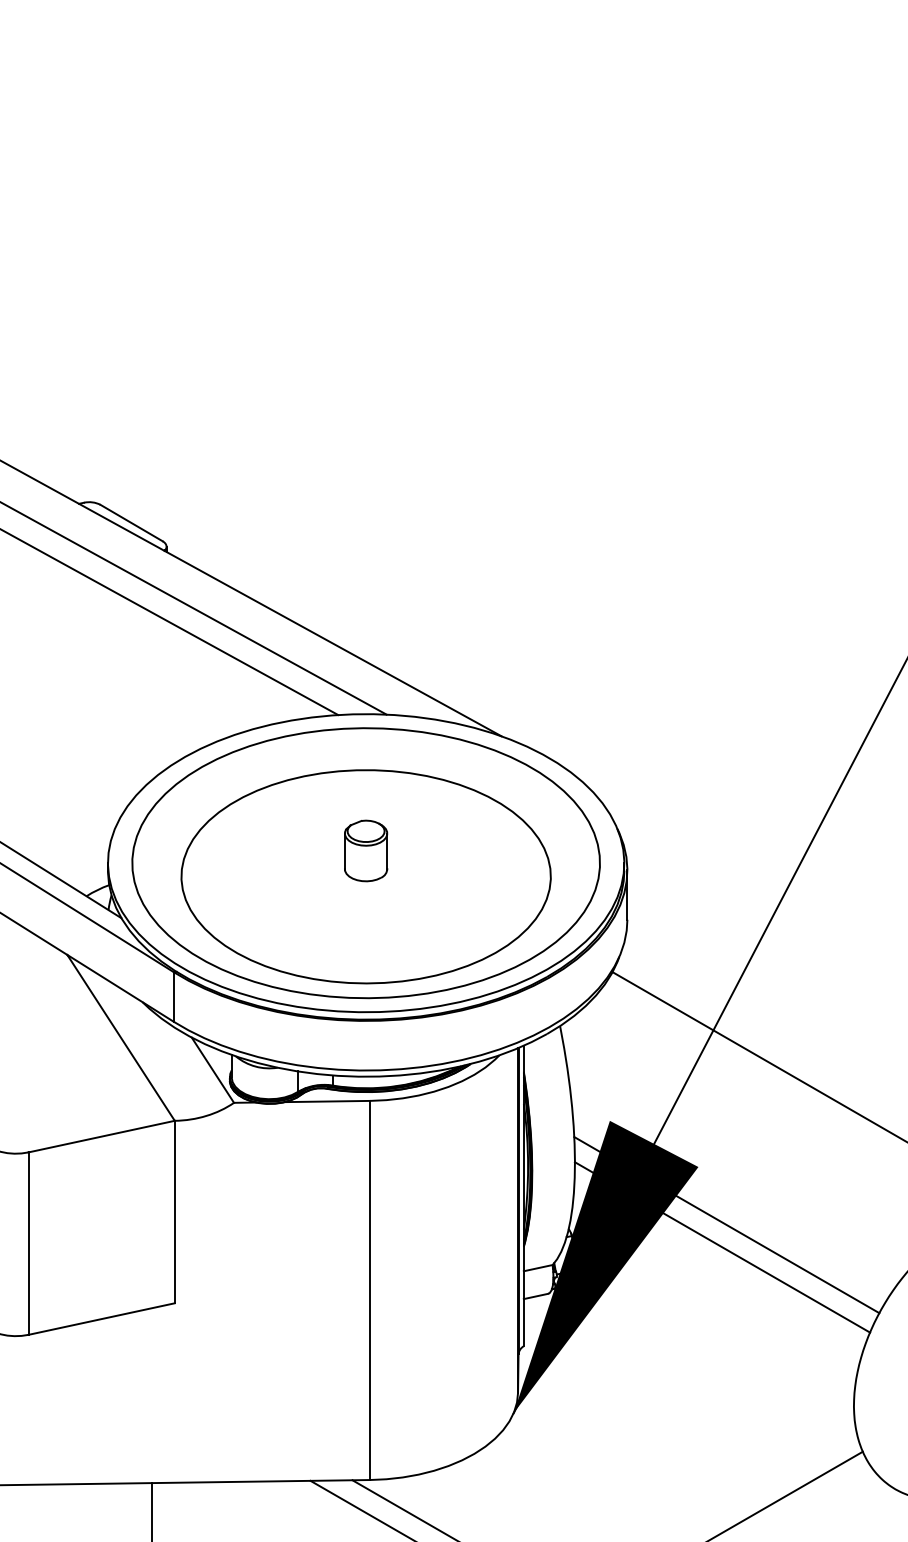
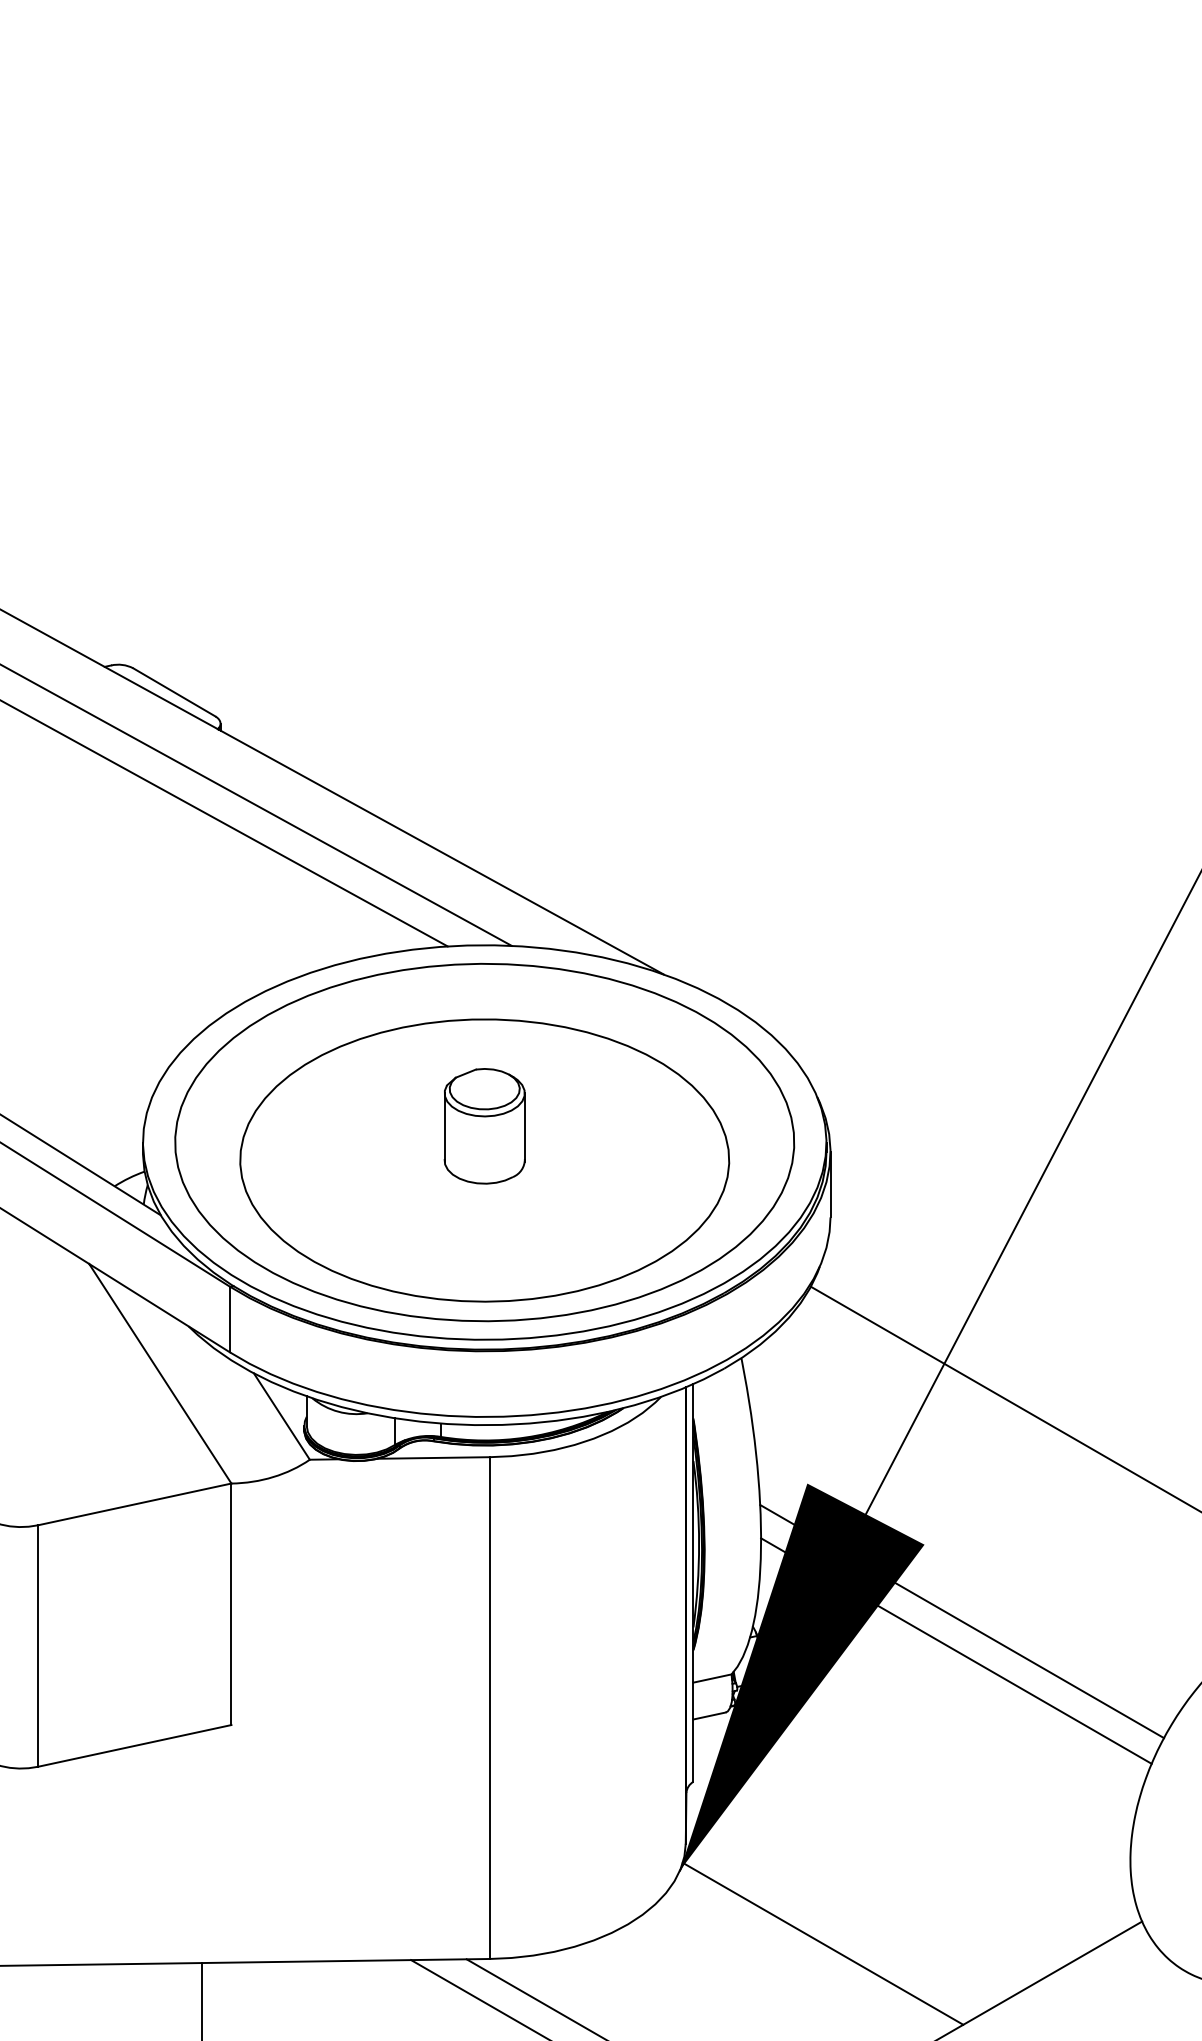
part: (365, 851) -> (484, 1126), size x1.43
line: (621, 1468) -> (822, 1943), added

